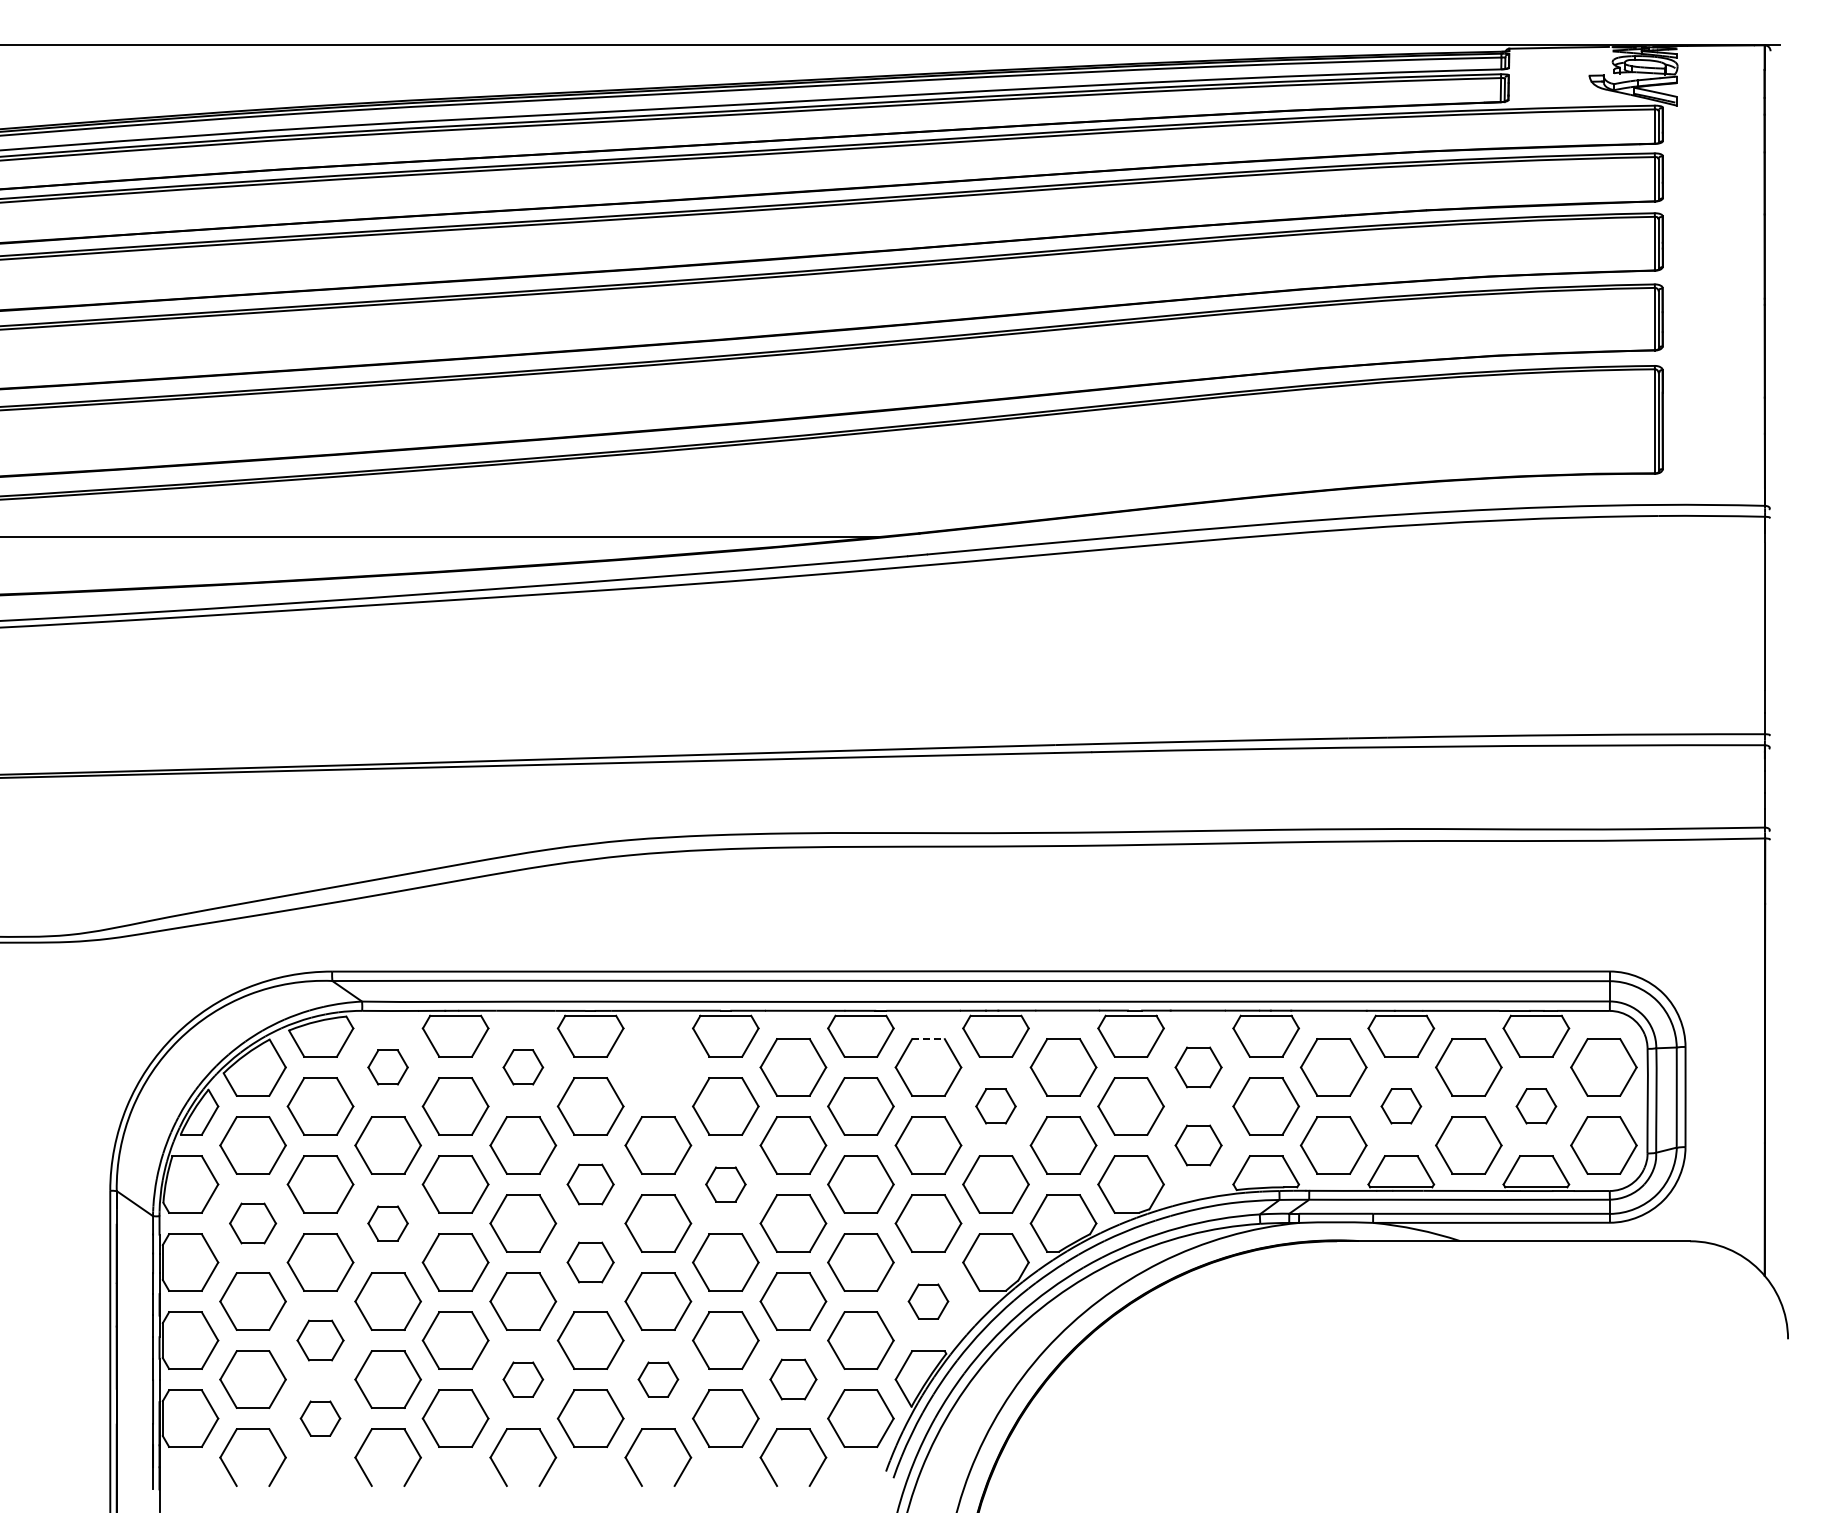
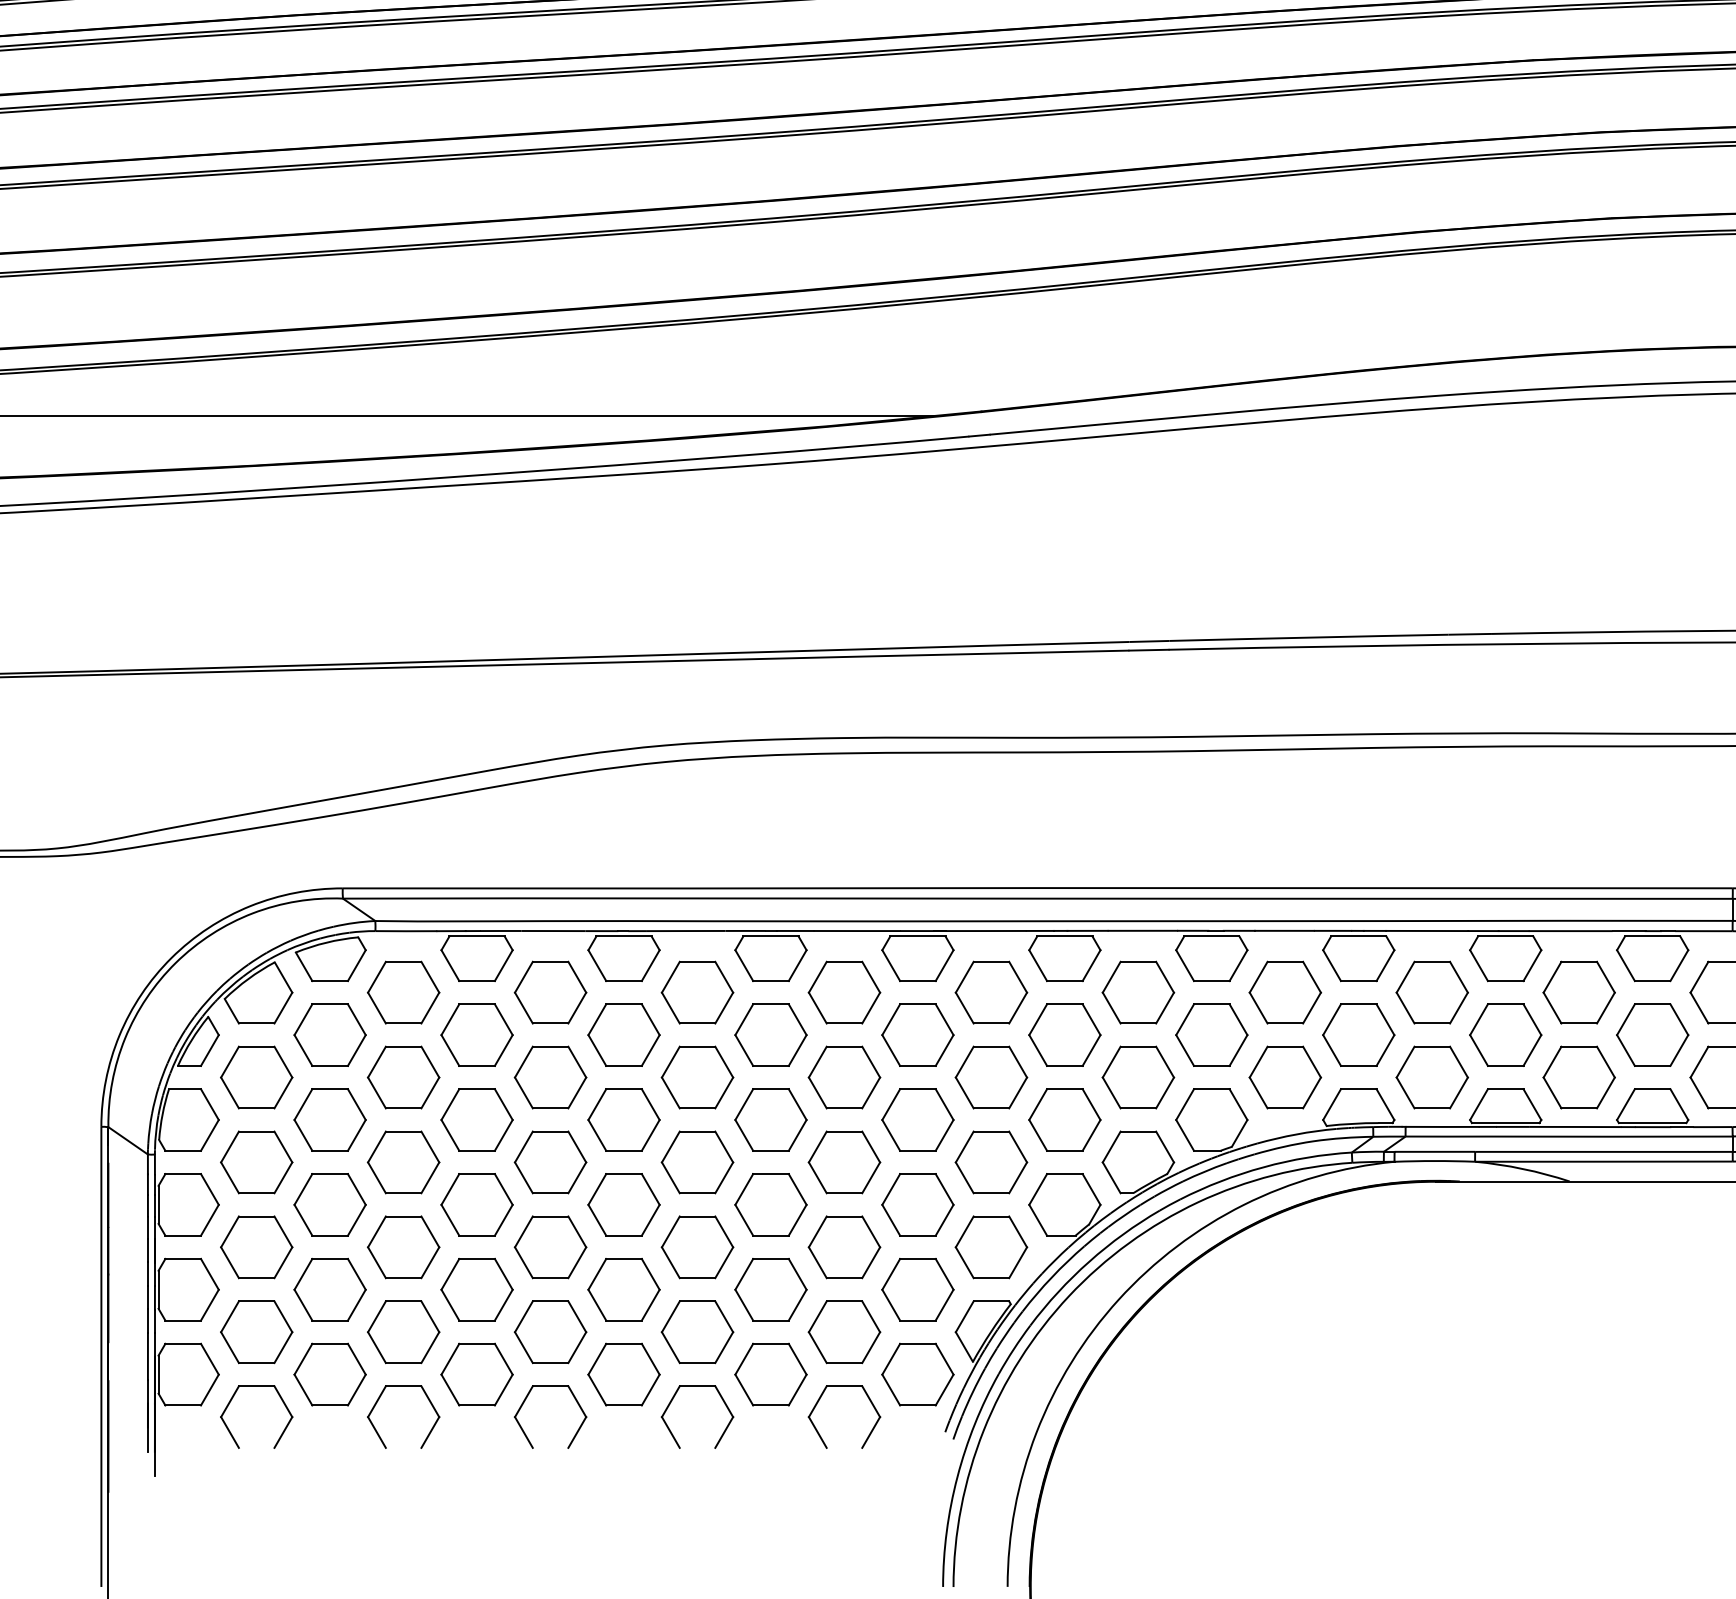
line: (928, 1039) -> (991, 962), dashed -> solid
part: (387, 1067) -> (402, 992), size x1.67
part: (523, 1067) -> (550, 992), size x1.67
part: (658, 1067) -> (697, 992), added
part: (1198, 1067) -> (1285, 992), size x1.43
part: (995, 1106) -> (1064, 1035), size x1.67
part: (1401, 1106) -> (1505, 1035), size x1.67
part: (1536, 1106) -> (1652, 1035), size x1.67
part: (1198, 1145) -> (1285, 1077), size x1.43
part: (590, 1184) -> (623, 1119), size x1.43
part: (725, 1184) -> (770, 1119), size x1.67
part: (252, 1223) -> (256, 1162), size x1.43
part: (387, 1223) -> (402, 1162), size x1.67
part: (590, 1262) -> (623, 1204), size x1.43
part: (928, 1301) -> (991, 1247), size x1.67
part: (320, 1340) -> (330, 1289), size x1.43
part: (523, 1379) -> (550, 1332), size x1.67
part: (658, 1379) -> (697, 1332), size x1.67
part: (793, 1379) -> (844, 1332), size x1.43
part: (320, 1418) -> (330, 1374), size x1.67

